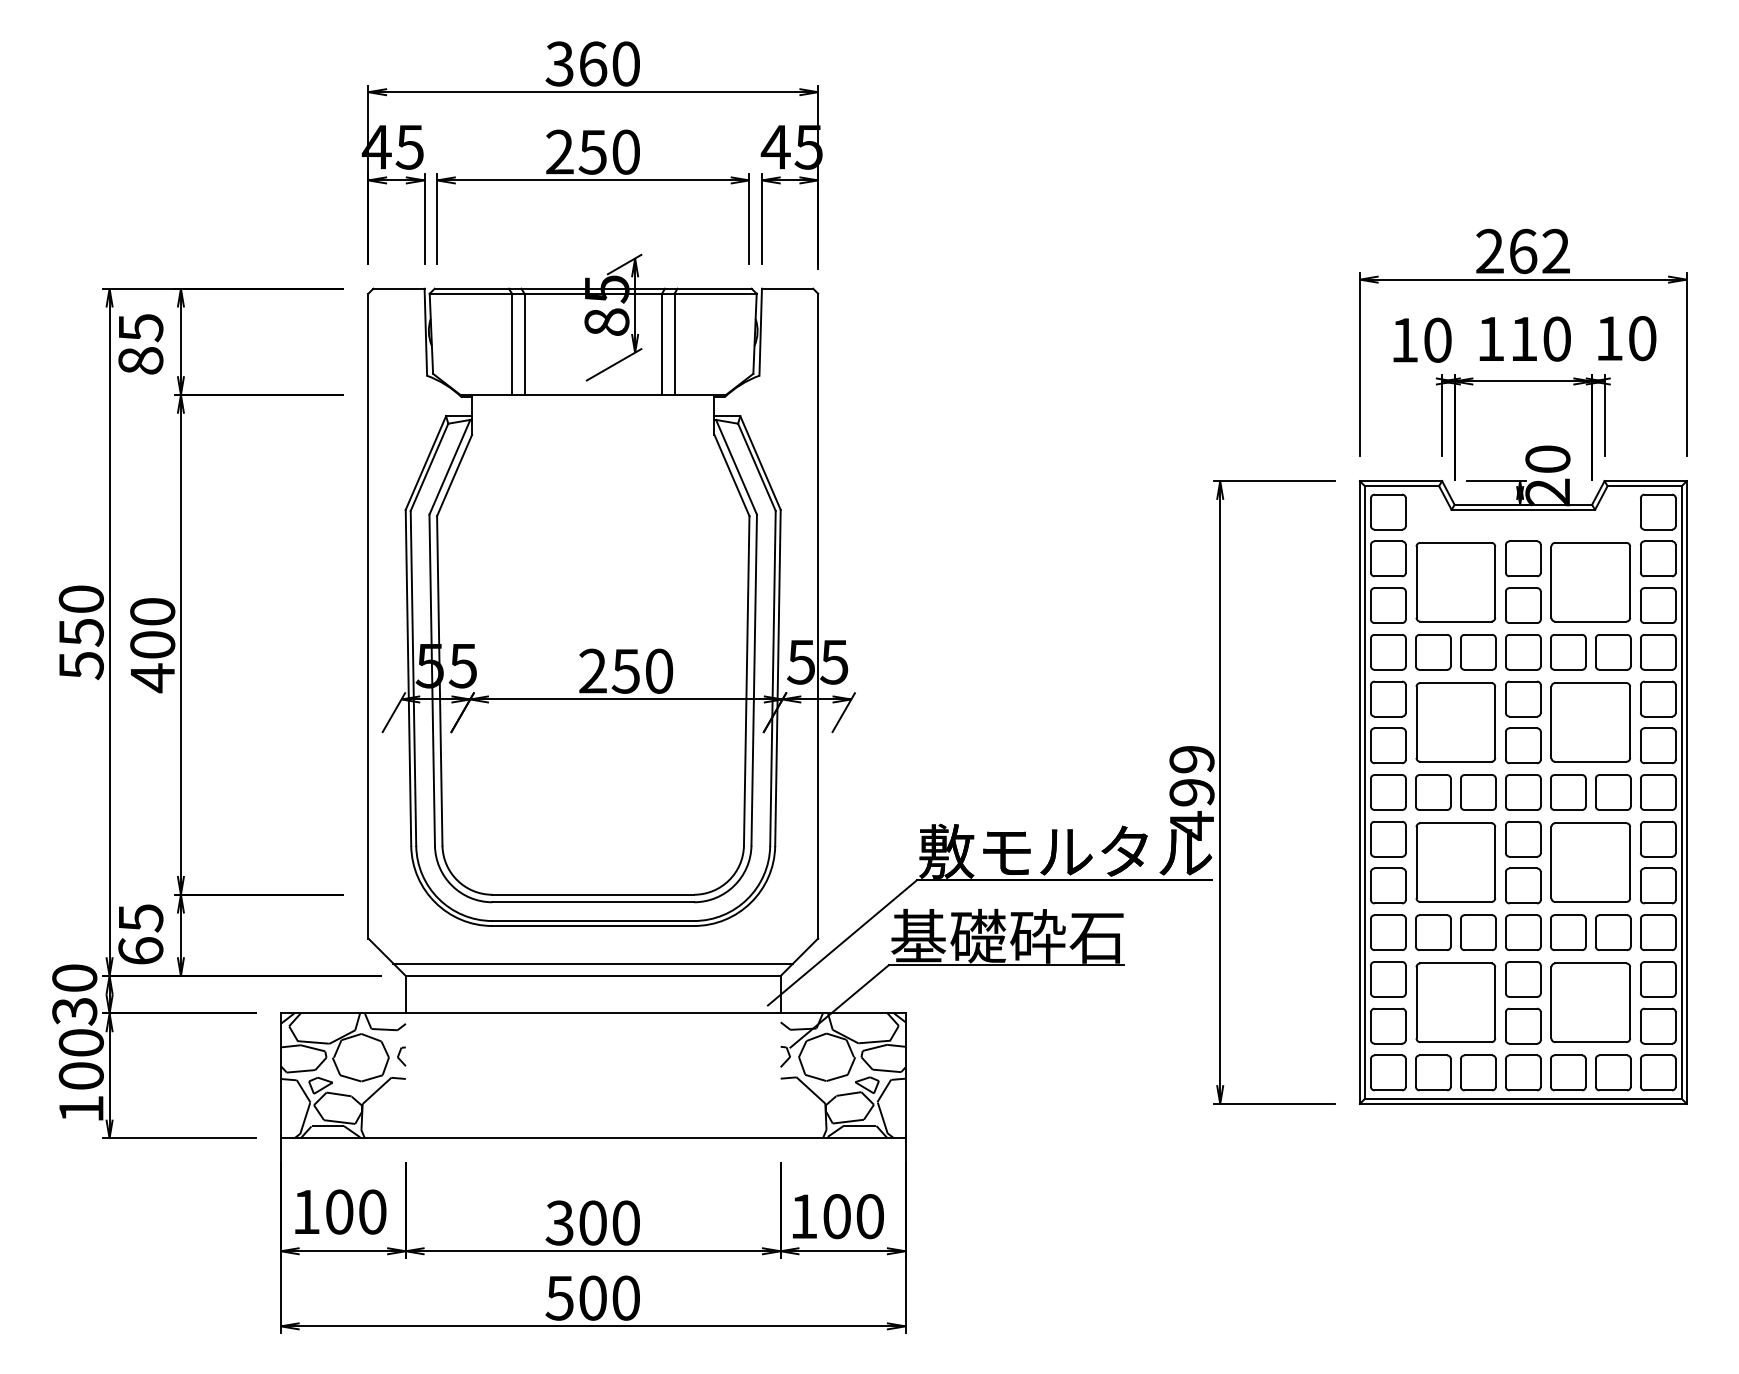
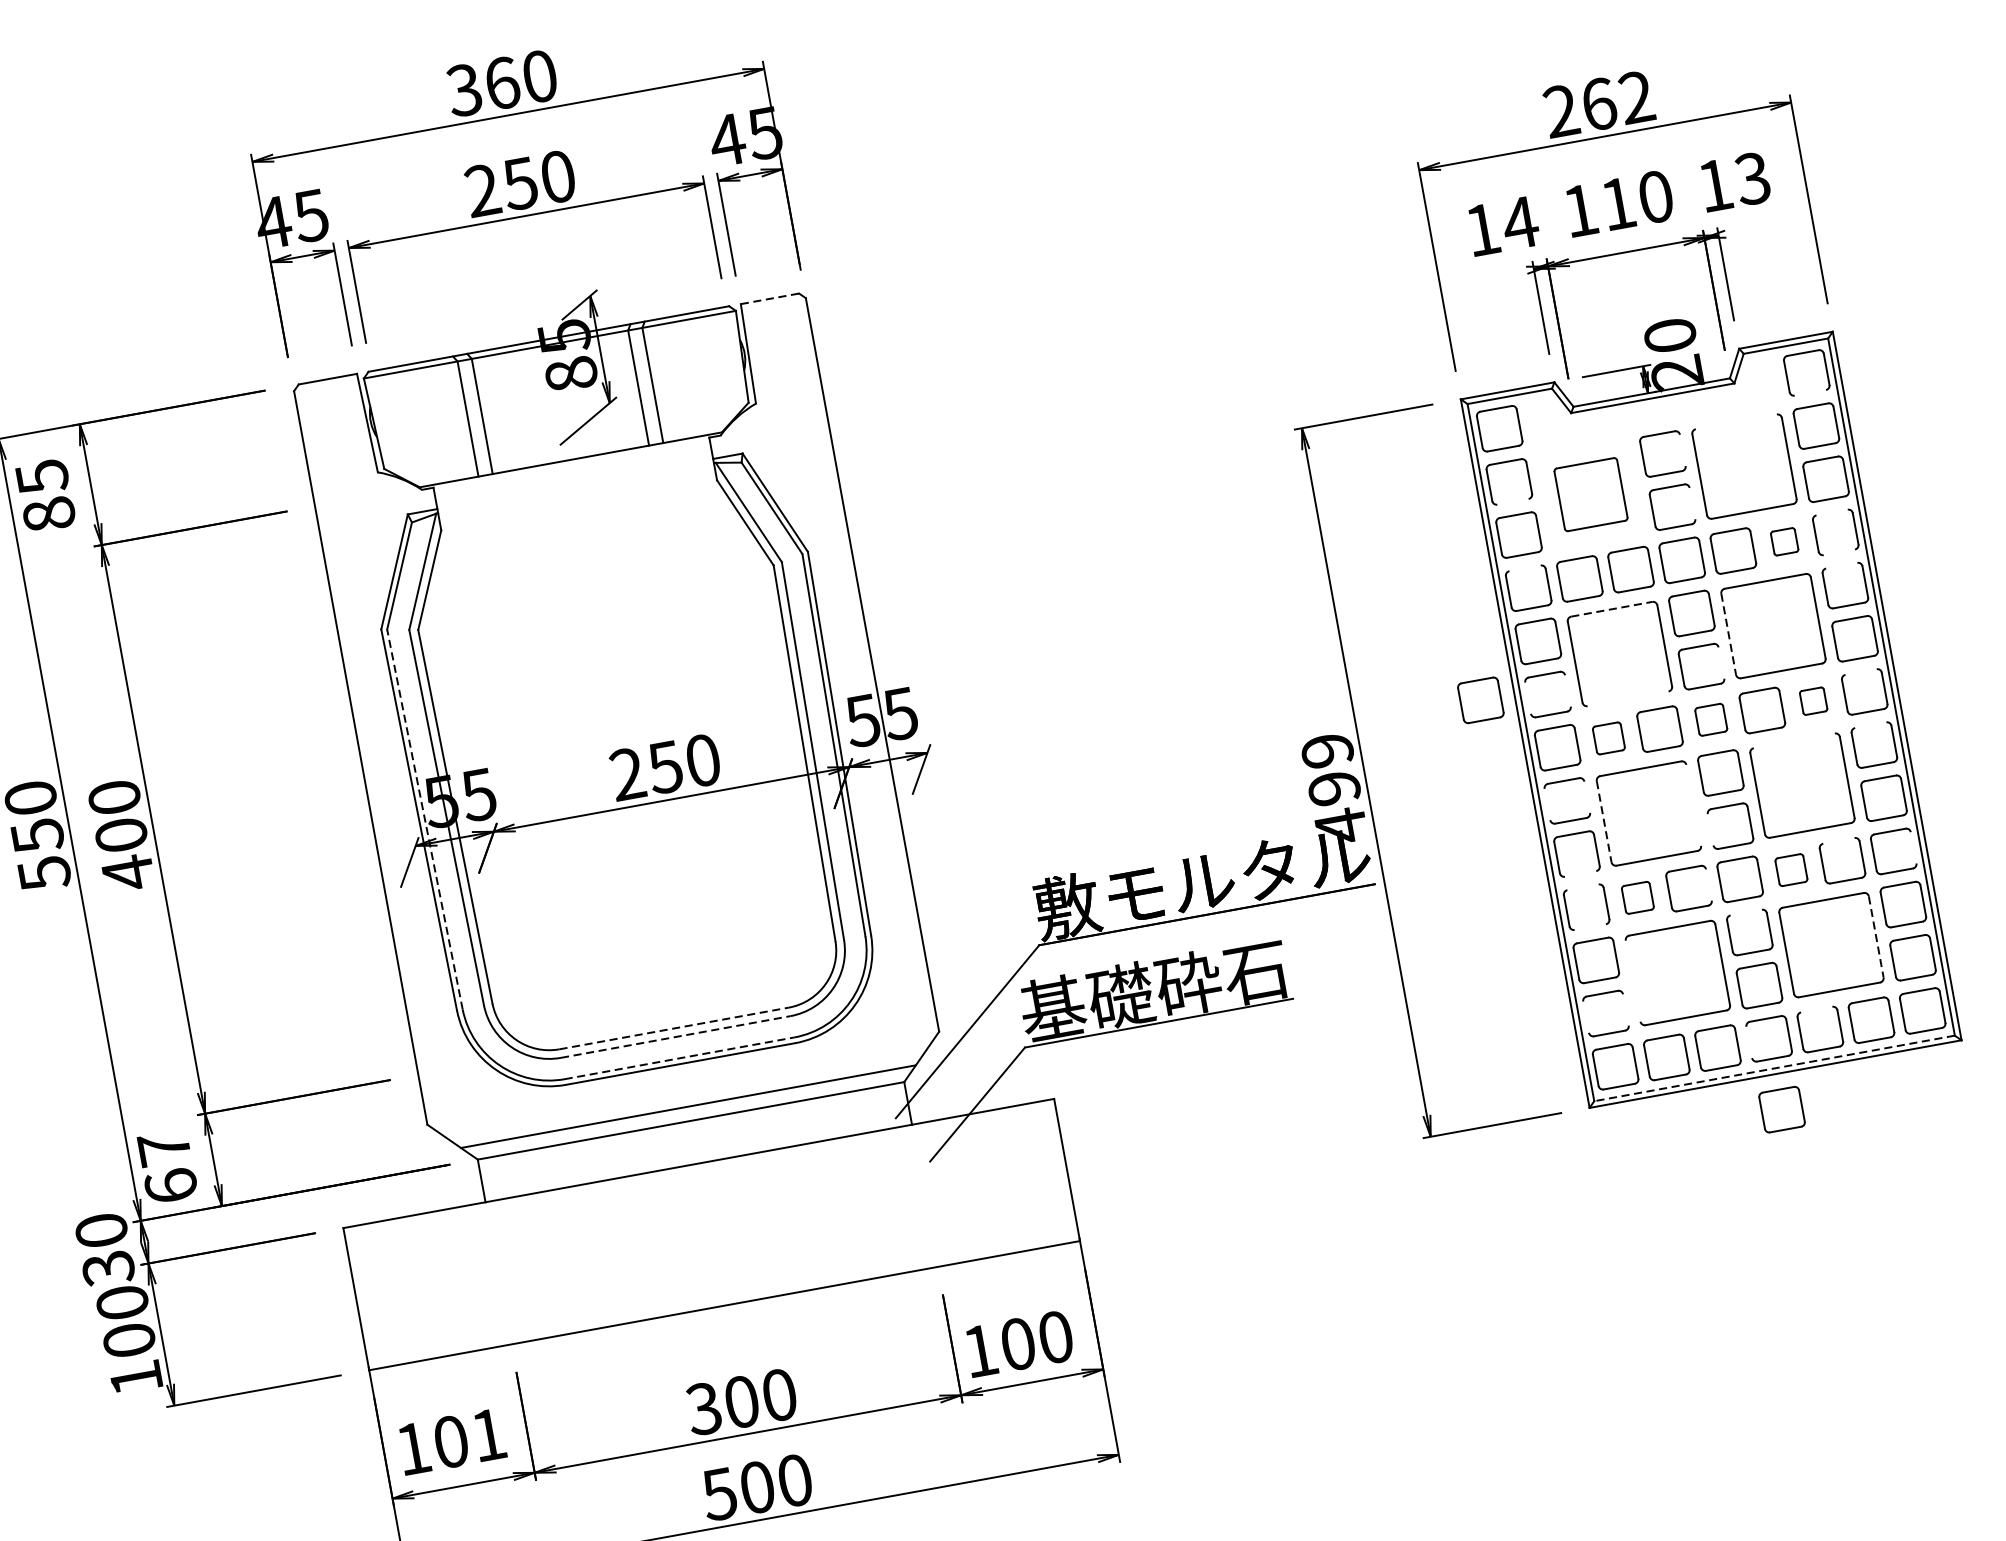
line: (787, 288) -> (769, 298), solid -> dashed
text: (1642, 338) -> (1752, 178), 10 -> 13
text: (1437, 339) -> (1519, 222), 10 -> 14
line: (1658, 529) -> (1810, 392), removed
line: (1590, 542) -> (1735, 421), removed
line: (1540, 558) -> (1682, 450), removed
line: (1388, 576) -> (1513, 501), removed
part: (1455, 582) -> (1590, 494), size x0.7
line: (1540, 605) -> (1692, 503), removed
line: (1388, 634) -> (1525, 567), removed
line: (1658, 634) -> (1832, 512), removed
part: (1613, 652) -> (1784, 541), size x0.6
line: (1658, 669) -> (1839, 551), removed
line: (413, 678) -> (424, 819), solid -> dashed
line: (1658, 681) -> (1842, 565), removed
line: (1455, 683) -> (1611, 609), solid -> dashed
line: (1551, 722) -> (1728, 634), solid -> dashed
part: (1330, 740) -> (1481, 700), added
line: (1370, 745) -> (1527, 697), removed
line: (1405, 745) -> (1567, 690), removed
line: (1540, 745) -> (1720, 662), removed
line: (1455, 761) -> (1627, 698), removed
line: (1658, 775) -> (1861, 672), removed
part: (1433, 792) -> (1608, 738), size x0.7
part: (1523, 792) -> (1711, 719), size x0.7
part: (1613, 792) -> (1813, 701), size x0.6
line: (1658, 821) -> (1870, 724), removed
line: (1590, 823) -> (1794, 741), removed
line: (1370, 839) -> (1547, 804), removed
line: (1405, 839) -> (1586, 797), removed
line: (1416, 862) -> (1604, 821), solid -> dashed
line: (1495, 862) -> (1693, 805), removed
line: (1505, 885) -> (1710, 829), removed
line: (593, 894) -> (674, 1028), solid -> dashed
line: (593, 902) -> (676, 1037), solid -> dashed
line: (1388, 903) -> (1580, 873), removed
line: (1388, 915) -> (1583, 887), removed
line: (1613, 915) -> (1839, 841), removed
text: (141, 918) -> (165, 1148), 65 -> 67
line: (593, 921) -> (680, 1058), solid -> dashed
part: (1433, 932) -> (1637, 897), size x0.7
line: (1495, 932) -> (1708, 884), removed
part: (1568, 932) -> (1791, 869), size x0.7
line: (1675, 932) -> (1913, 847), removed
line: (1388, 950) -> (1590, 927), removed
line: (1523, 961) -> (1746, 912), removed
line: (1416, 1002) -> (1633, 980), removed
line: (1630, 1002) -> (1876, 936), solid -> dashed
line: (1370, 1025) -> (1585, 1016), removed
line: (1405, 1025) -> (1625, 1009), removed
line: (1568, 1055) -> (1816, 1009), removed
line: (1505, 1072) -> (1748, 1042), removed
hatch: (342, 1075) -> (426, 1285), removed
hatch: (842, 1075) -> (995, 1182), removed
line: (1522, 1098) -> (1773, 1068), solid -> dashed
part: (1523, 1134) -> (1782, 1108), added
text: (372, 1211) -> (488, 1434), 100 -> 101

